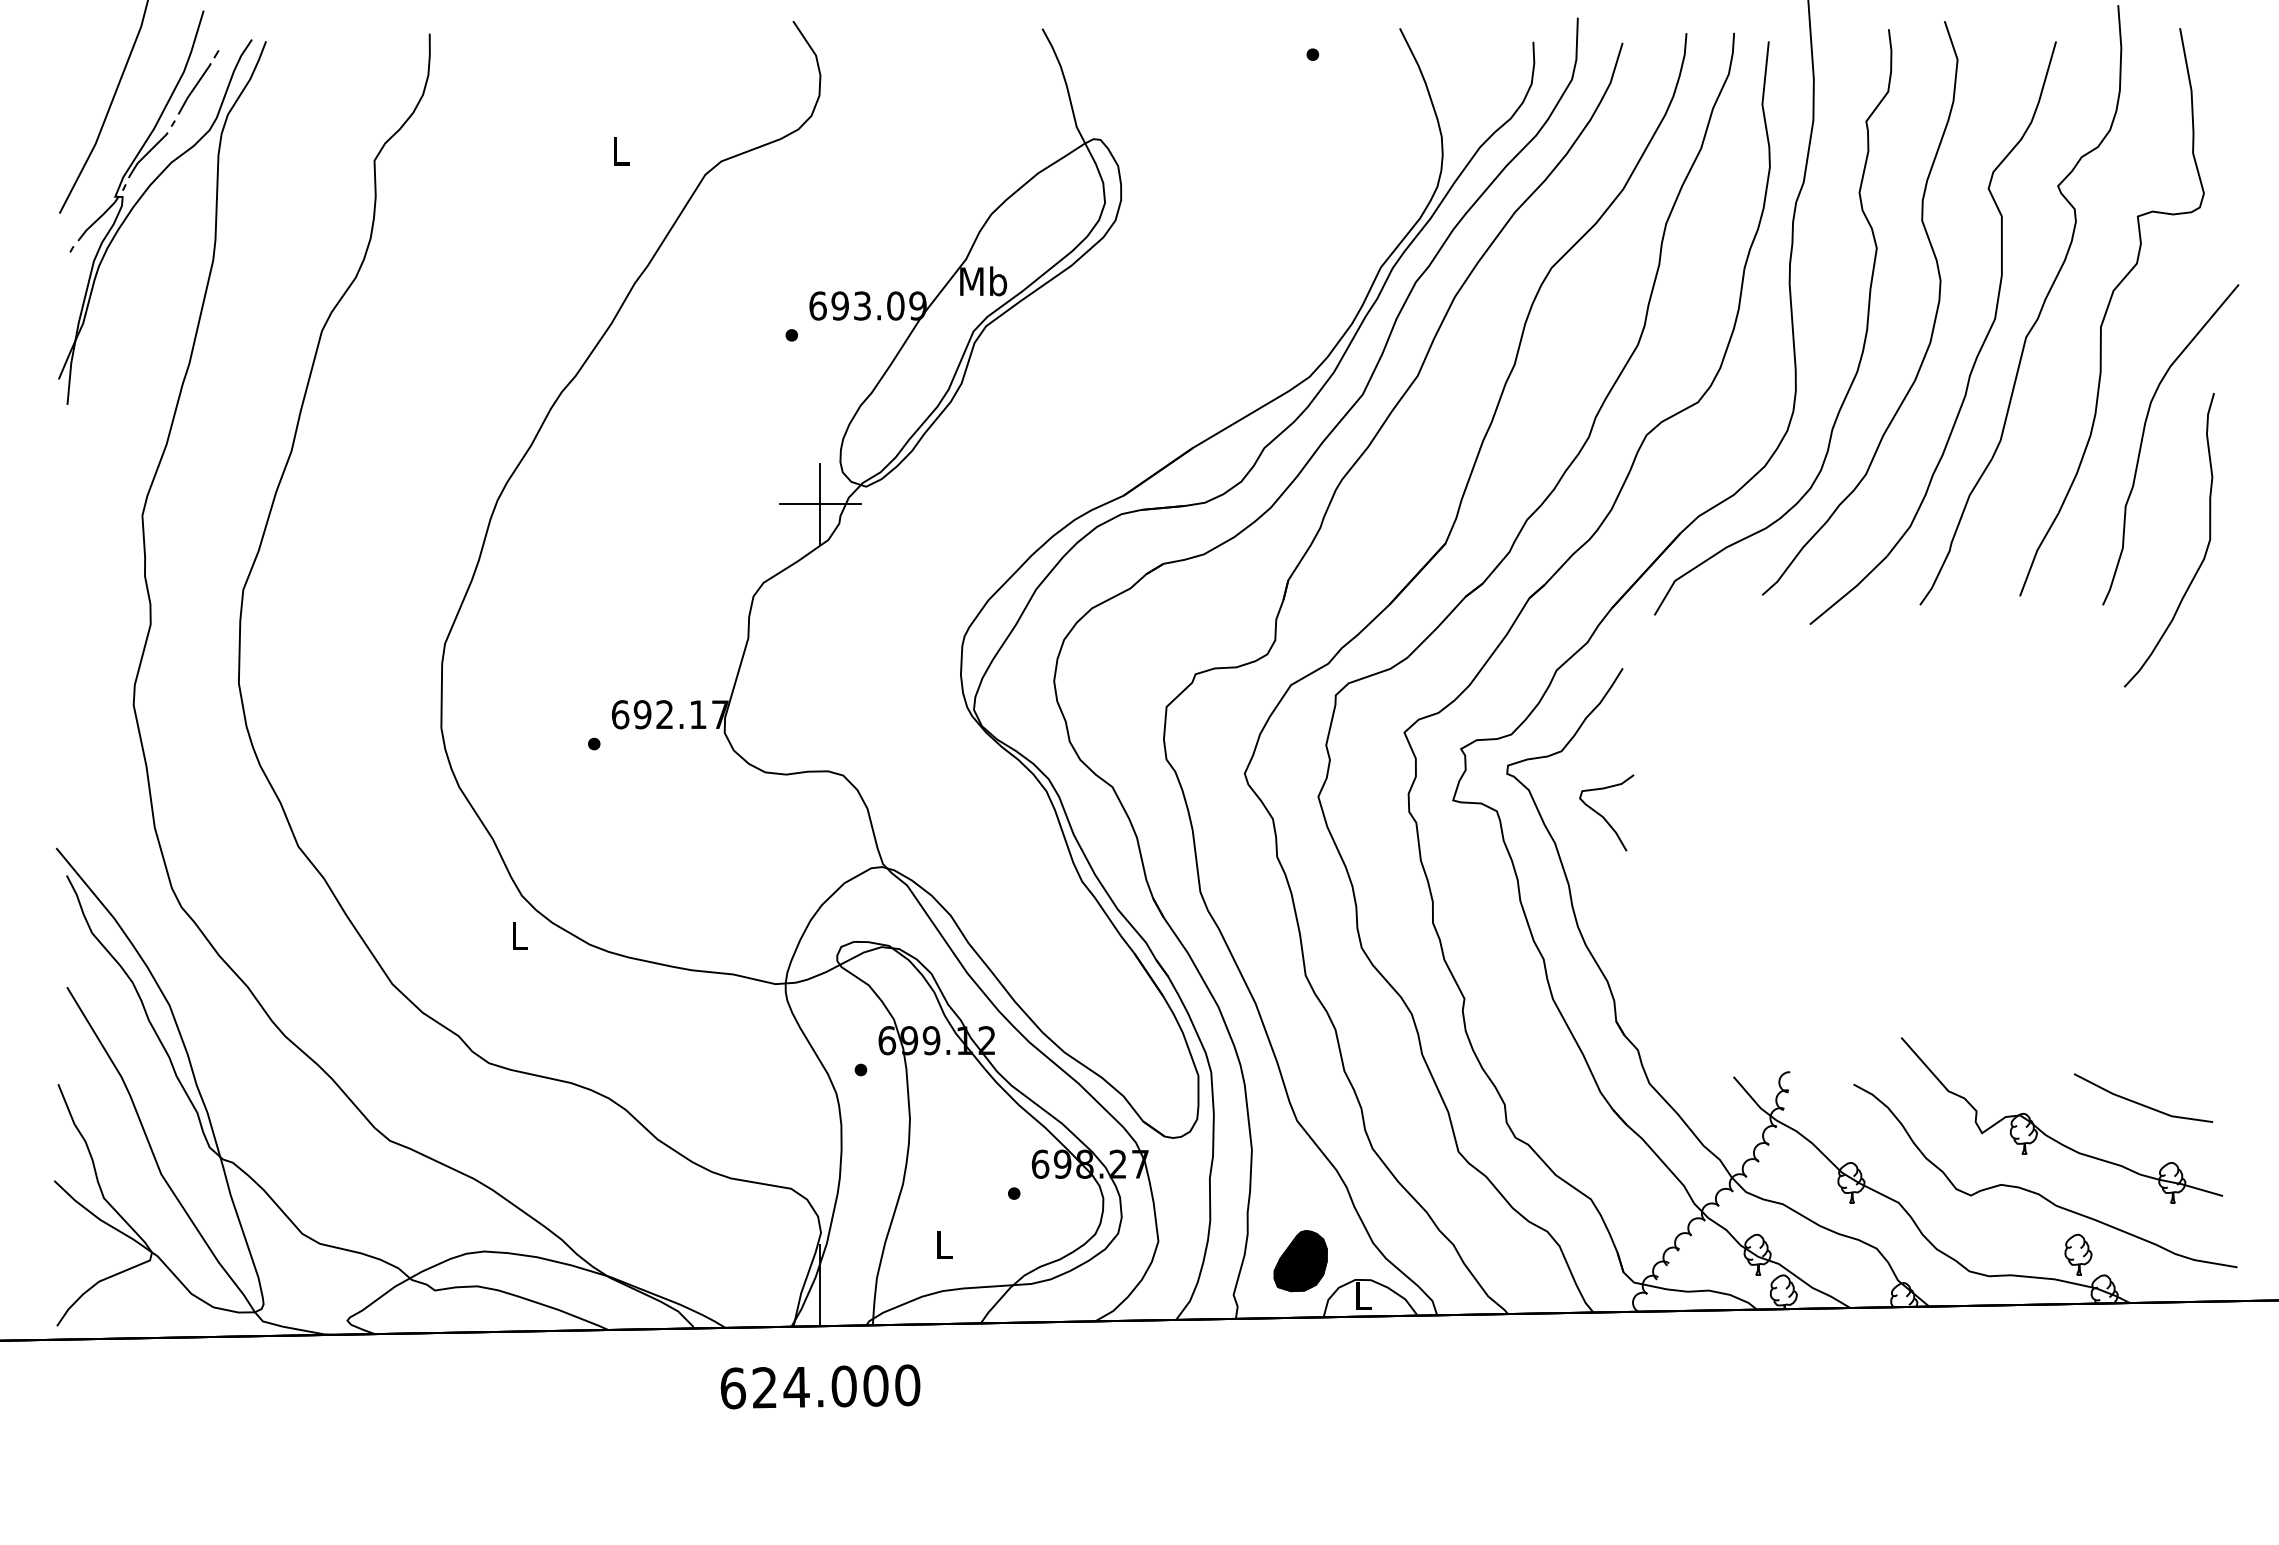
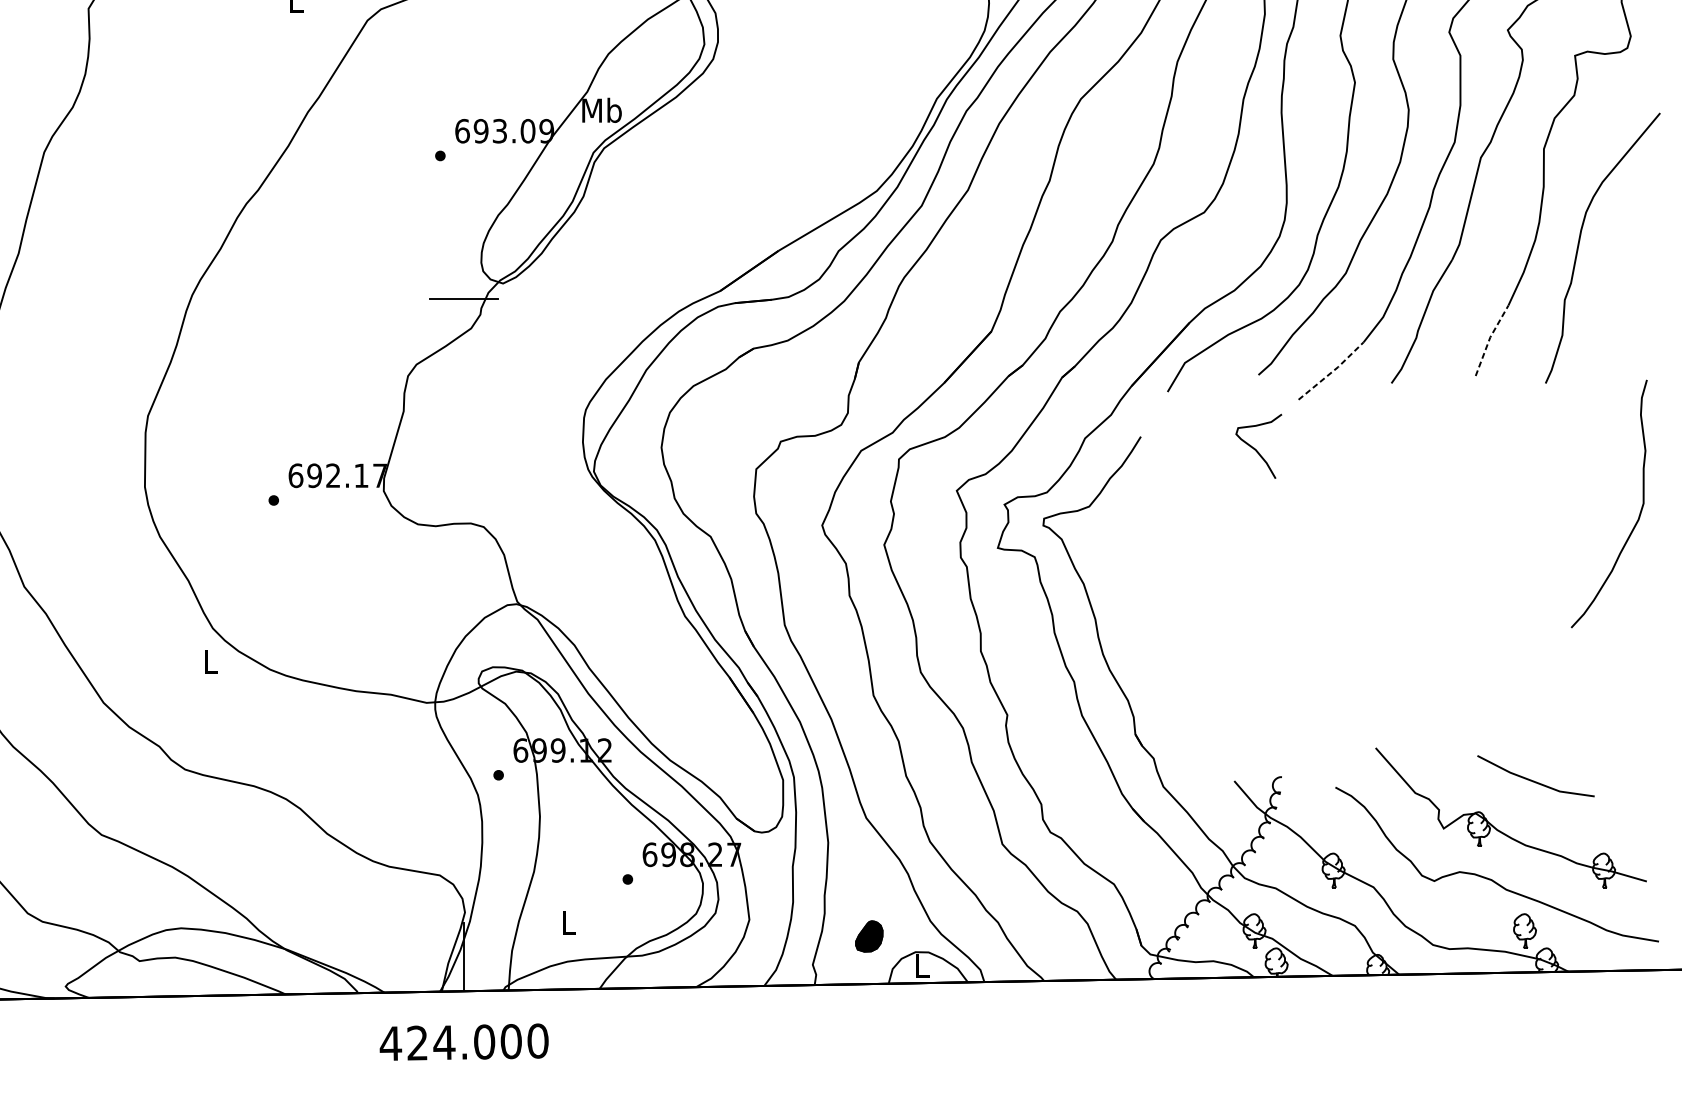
line: (820, 504) -> (464, 298), removed
line: (2036, 552) -> (1489, 339), solid -> dashed
curve: (2204, 553) -> (1638, 515), moved
line: (1850, 591) -> (1332, 371), solid -> dashed
curve: (1602, 815) -> (1255, 448), moved
line: (2141, 1103) -> (1534, 780), moved
part: (1300, 1261) -> (869, 936), size x0.6
text: (732, 1388) -> (390, 1043), 624.000 -> 424.000

